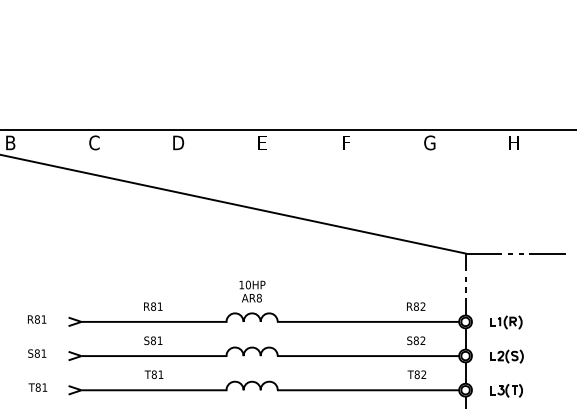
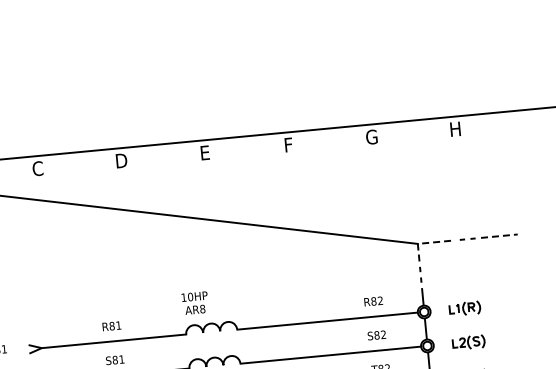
line: (474, 253) -> (426, 243), solid -> dashed
line: (548, 253) -> (500, 236), solid -> dashed
text: (252, 291) -> (195, 303), moved

